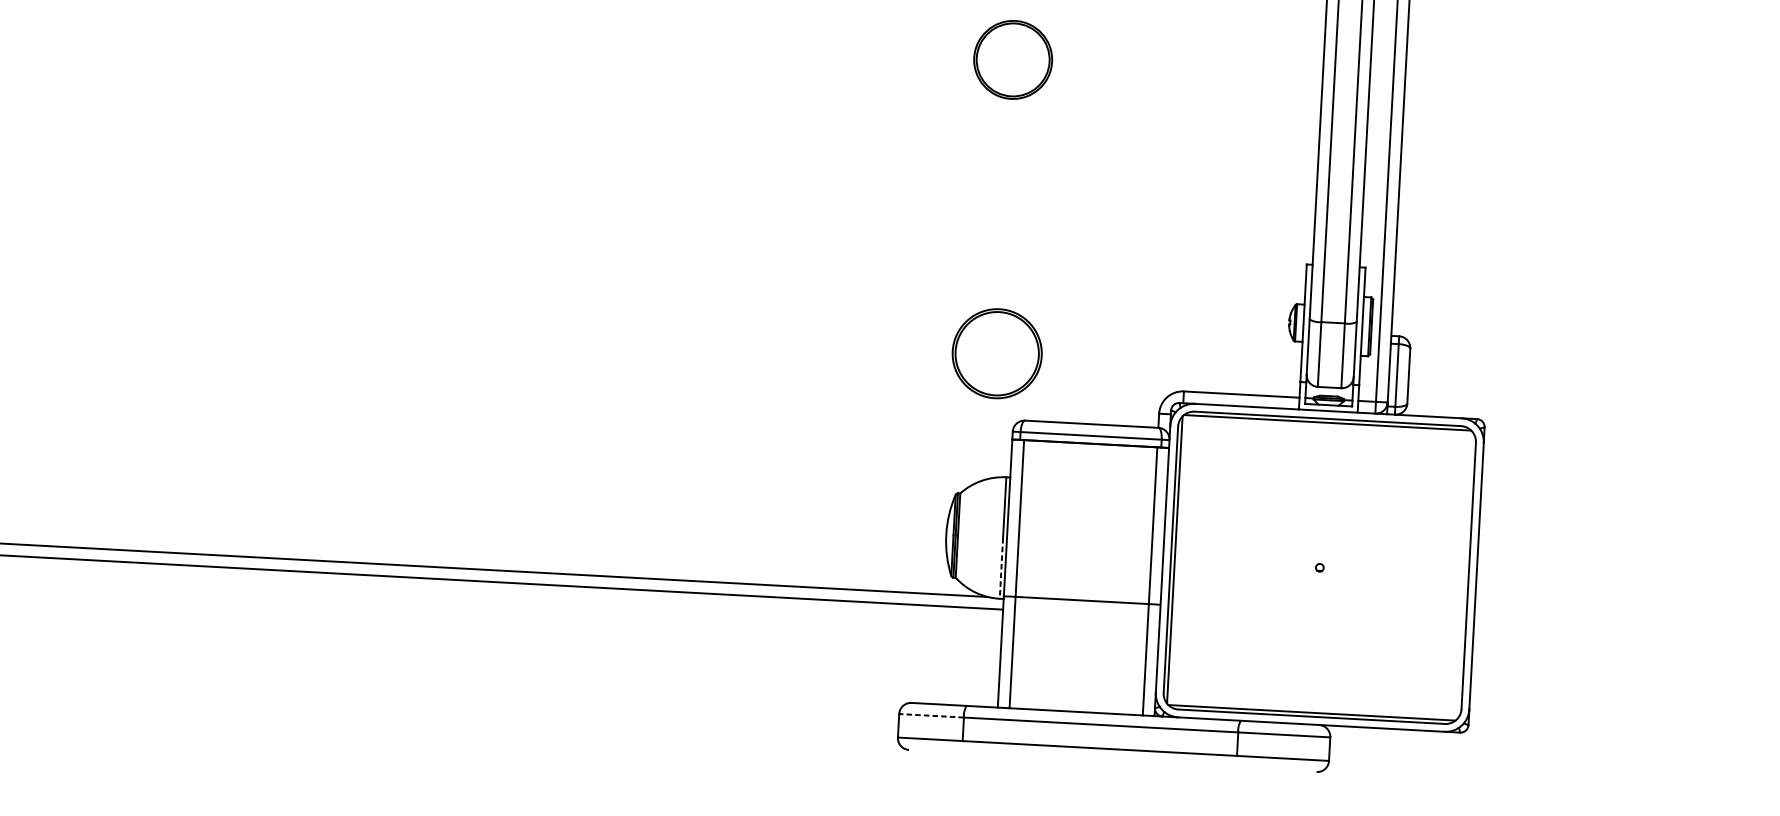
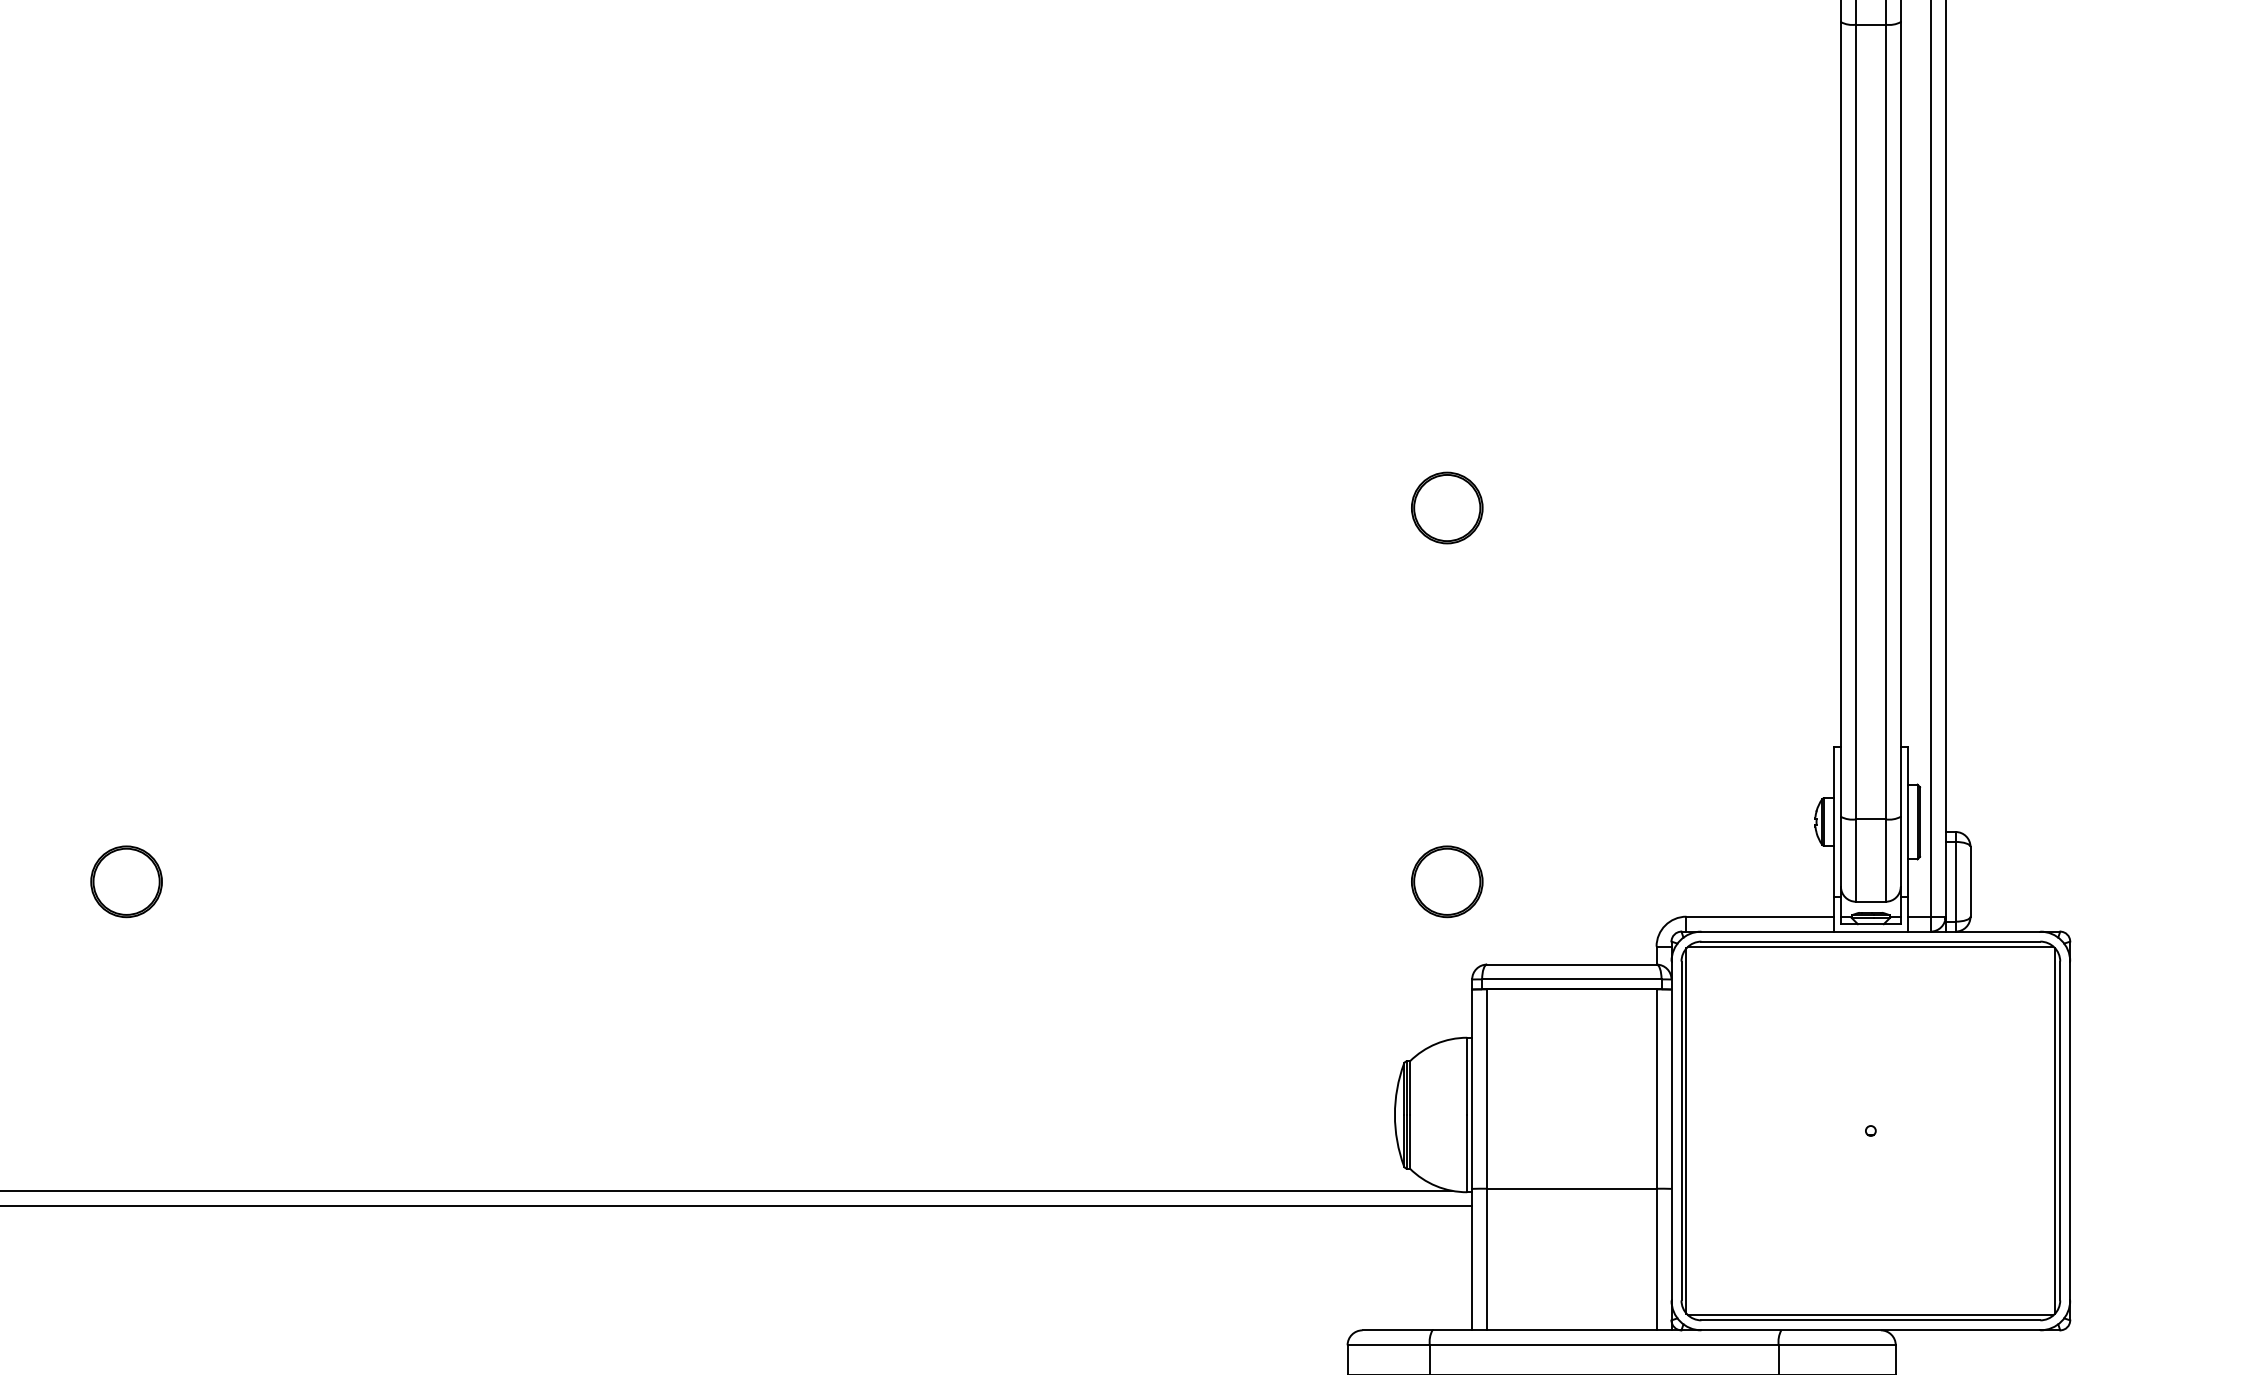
part: (1013, 59) -> (1447, 507), size x0.71
part: (997, 353) -> (1447, 881), size x0.62
line: (1001, 568) -> (1467, 1153), dashed -> solid
line: (1465, 575) -> (2055, 1130), added
line: (931, 715) -> (1388, 1345), dashed -> solid

